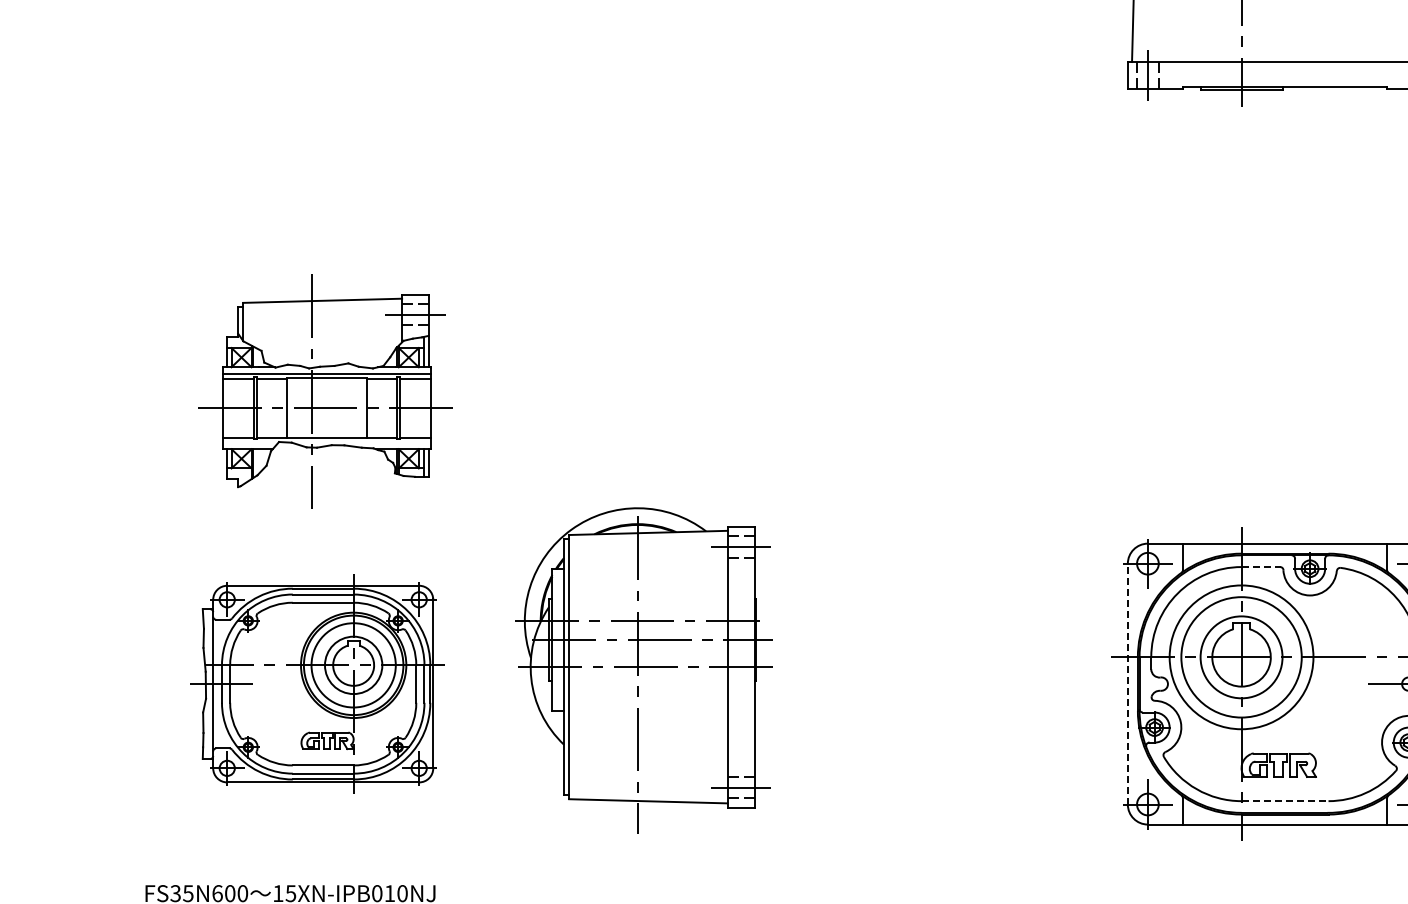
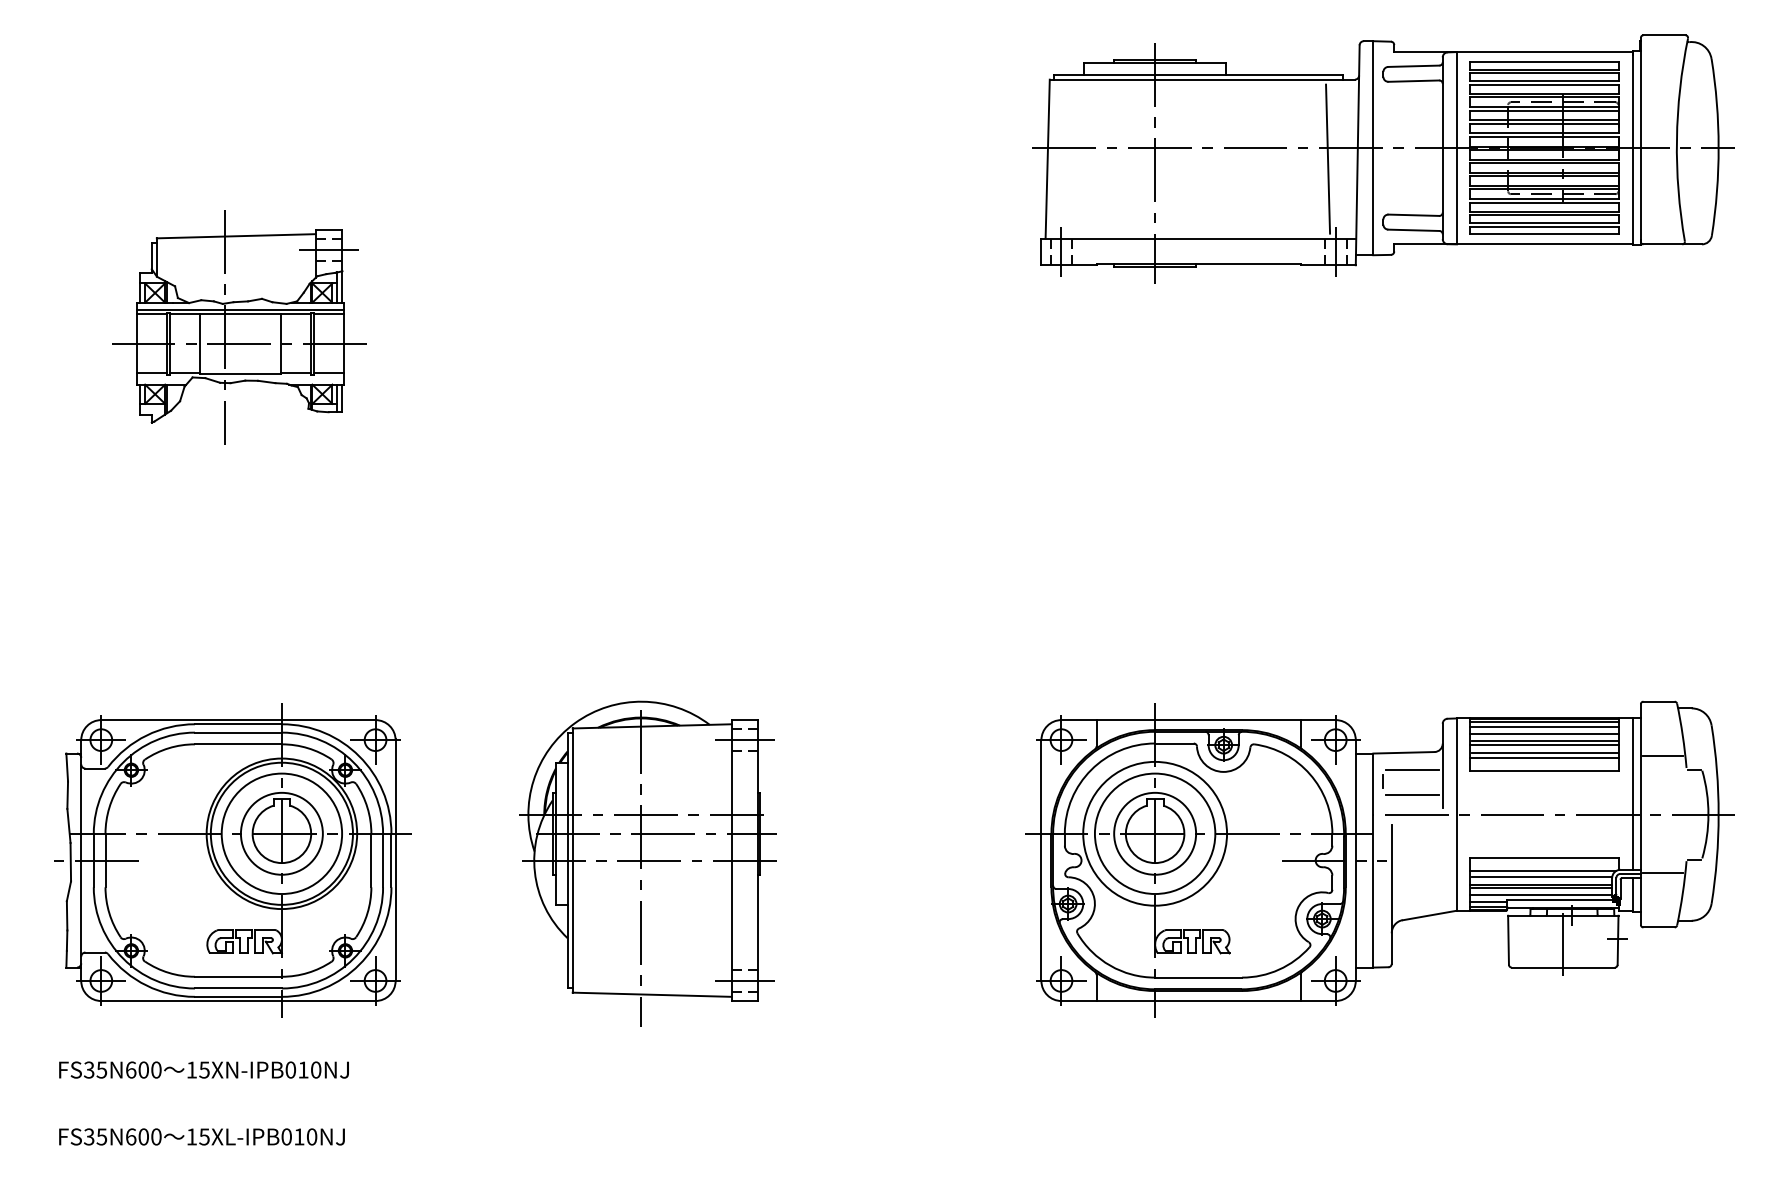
part: (325, 392) -> (239, 327), moved
line: (1260, 567) -> (1174, 743), dashed -> solid
part: (643, 670) -> (647, 863), moved
part: (318, 684) -> (232, 860), size x1.43
line: (1127, 684) -> (1041, 860), dashed -> solid
line: (1285, 801) -> (1199, 977), dashed -> solid

